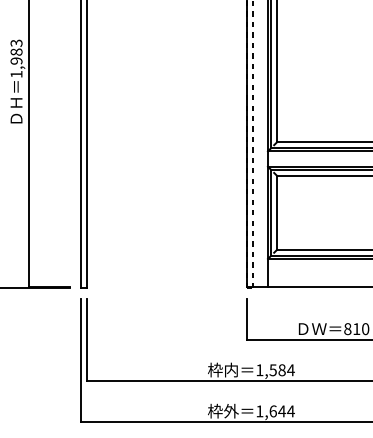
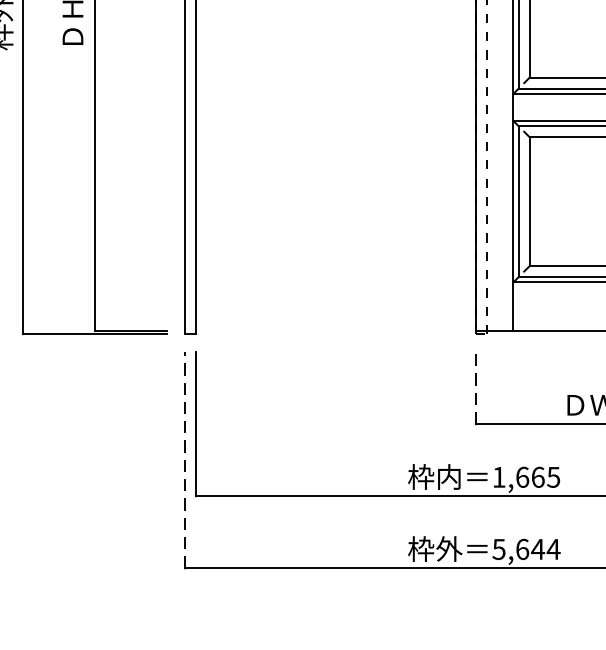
line: (246, 319) -> (475, 388), solid -> dashed
line: (80, 360) -> (185, 460), solid -> dashed
text: (281, 370) -> (537, 477), 1,584 -> 1,665
text: (259, 411) -> (498, 549), 1,644 -> 5,644

